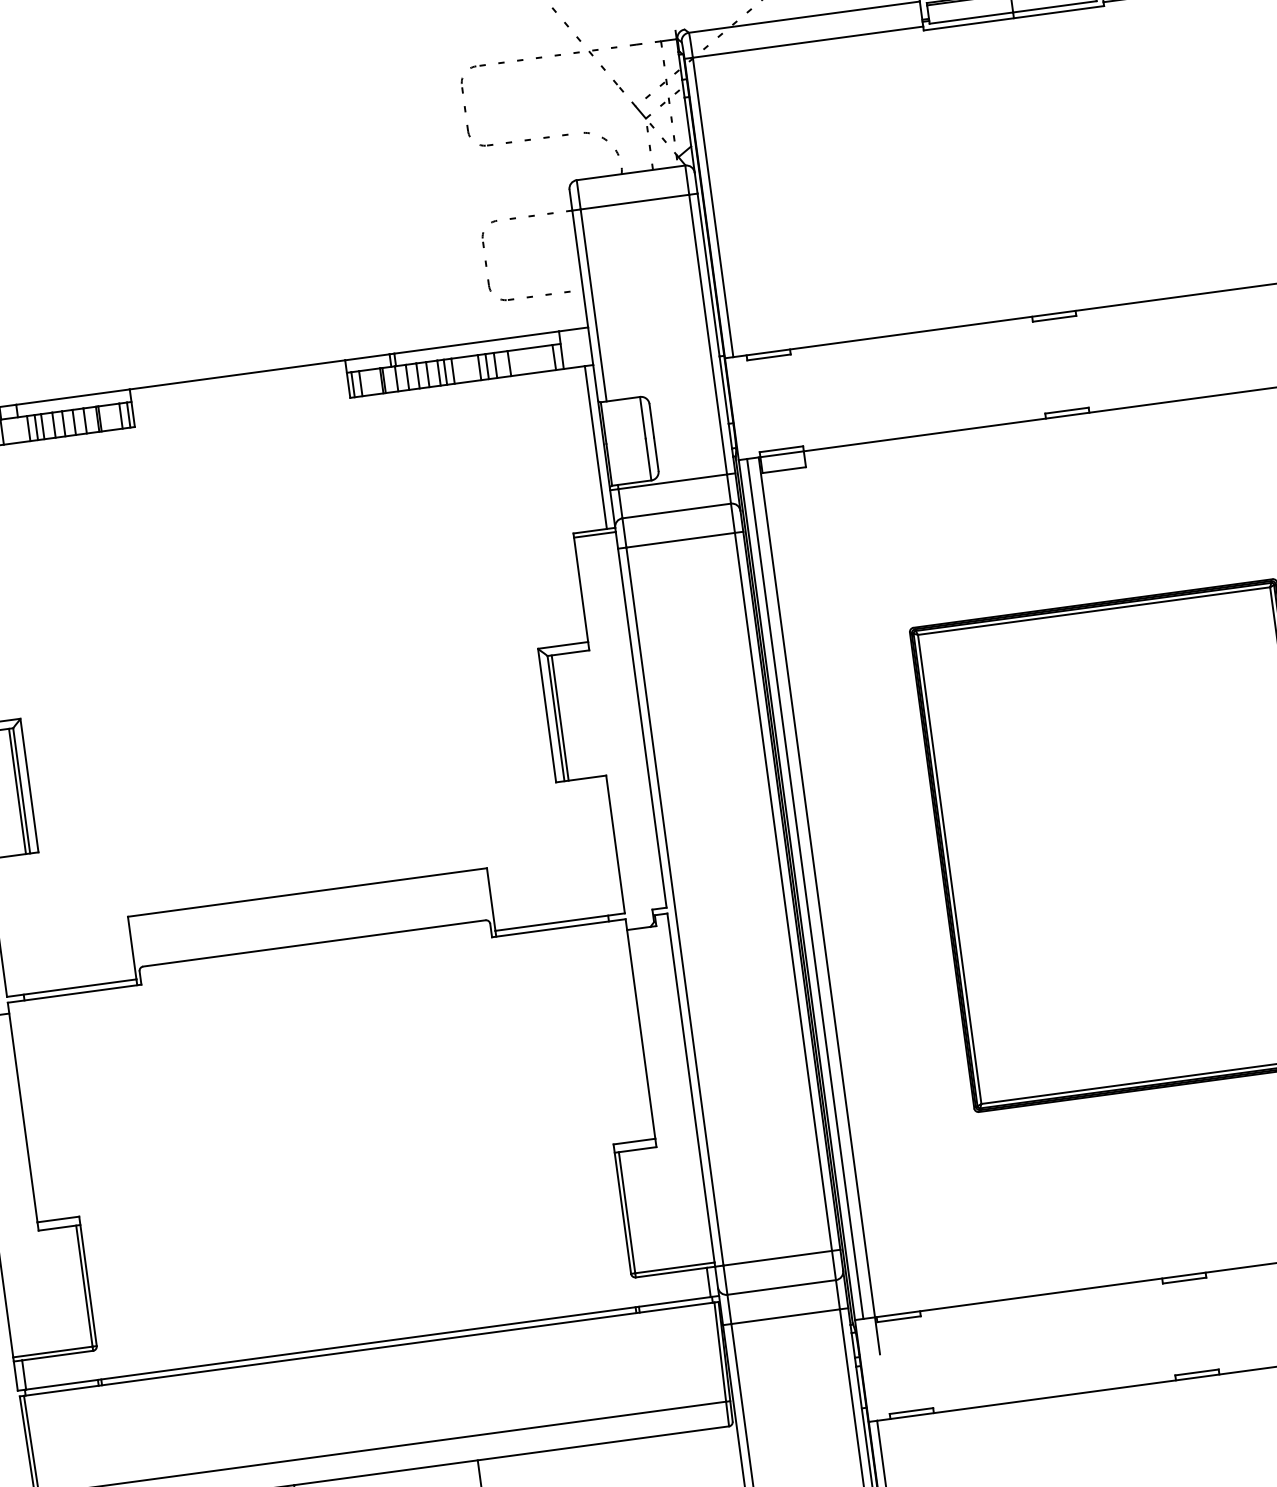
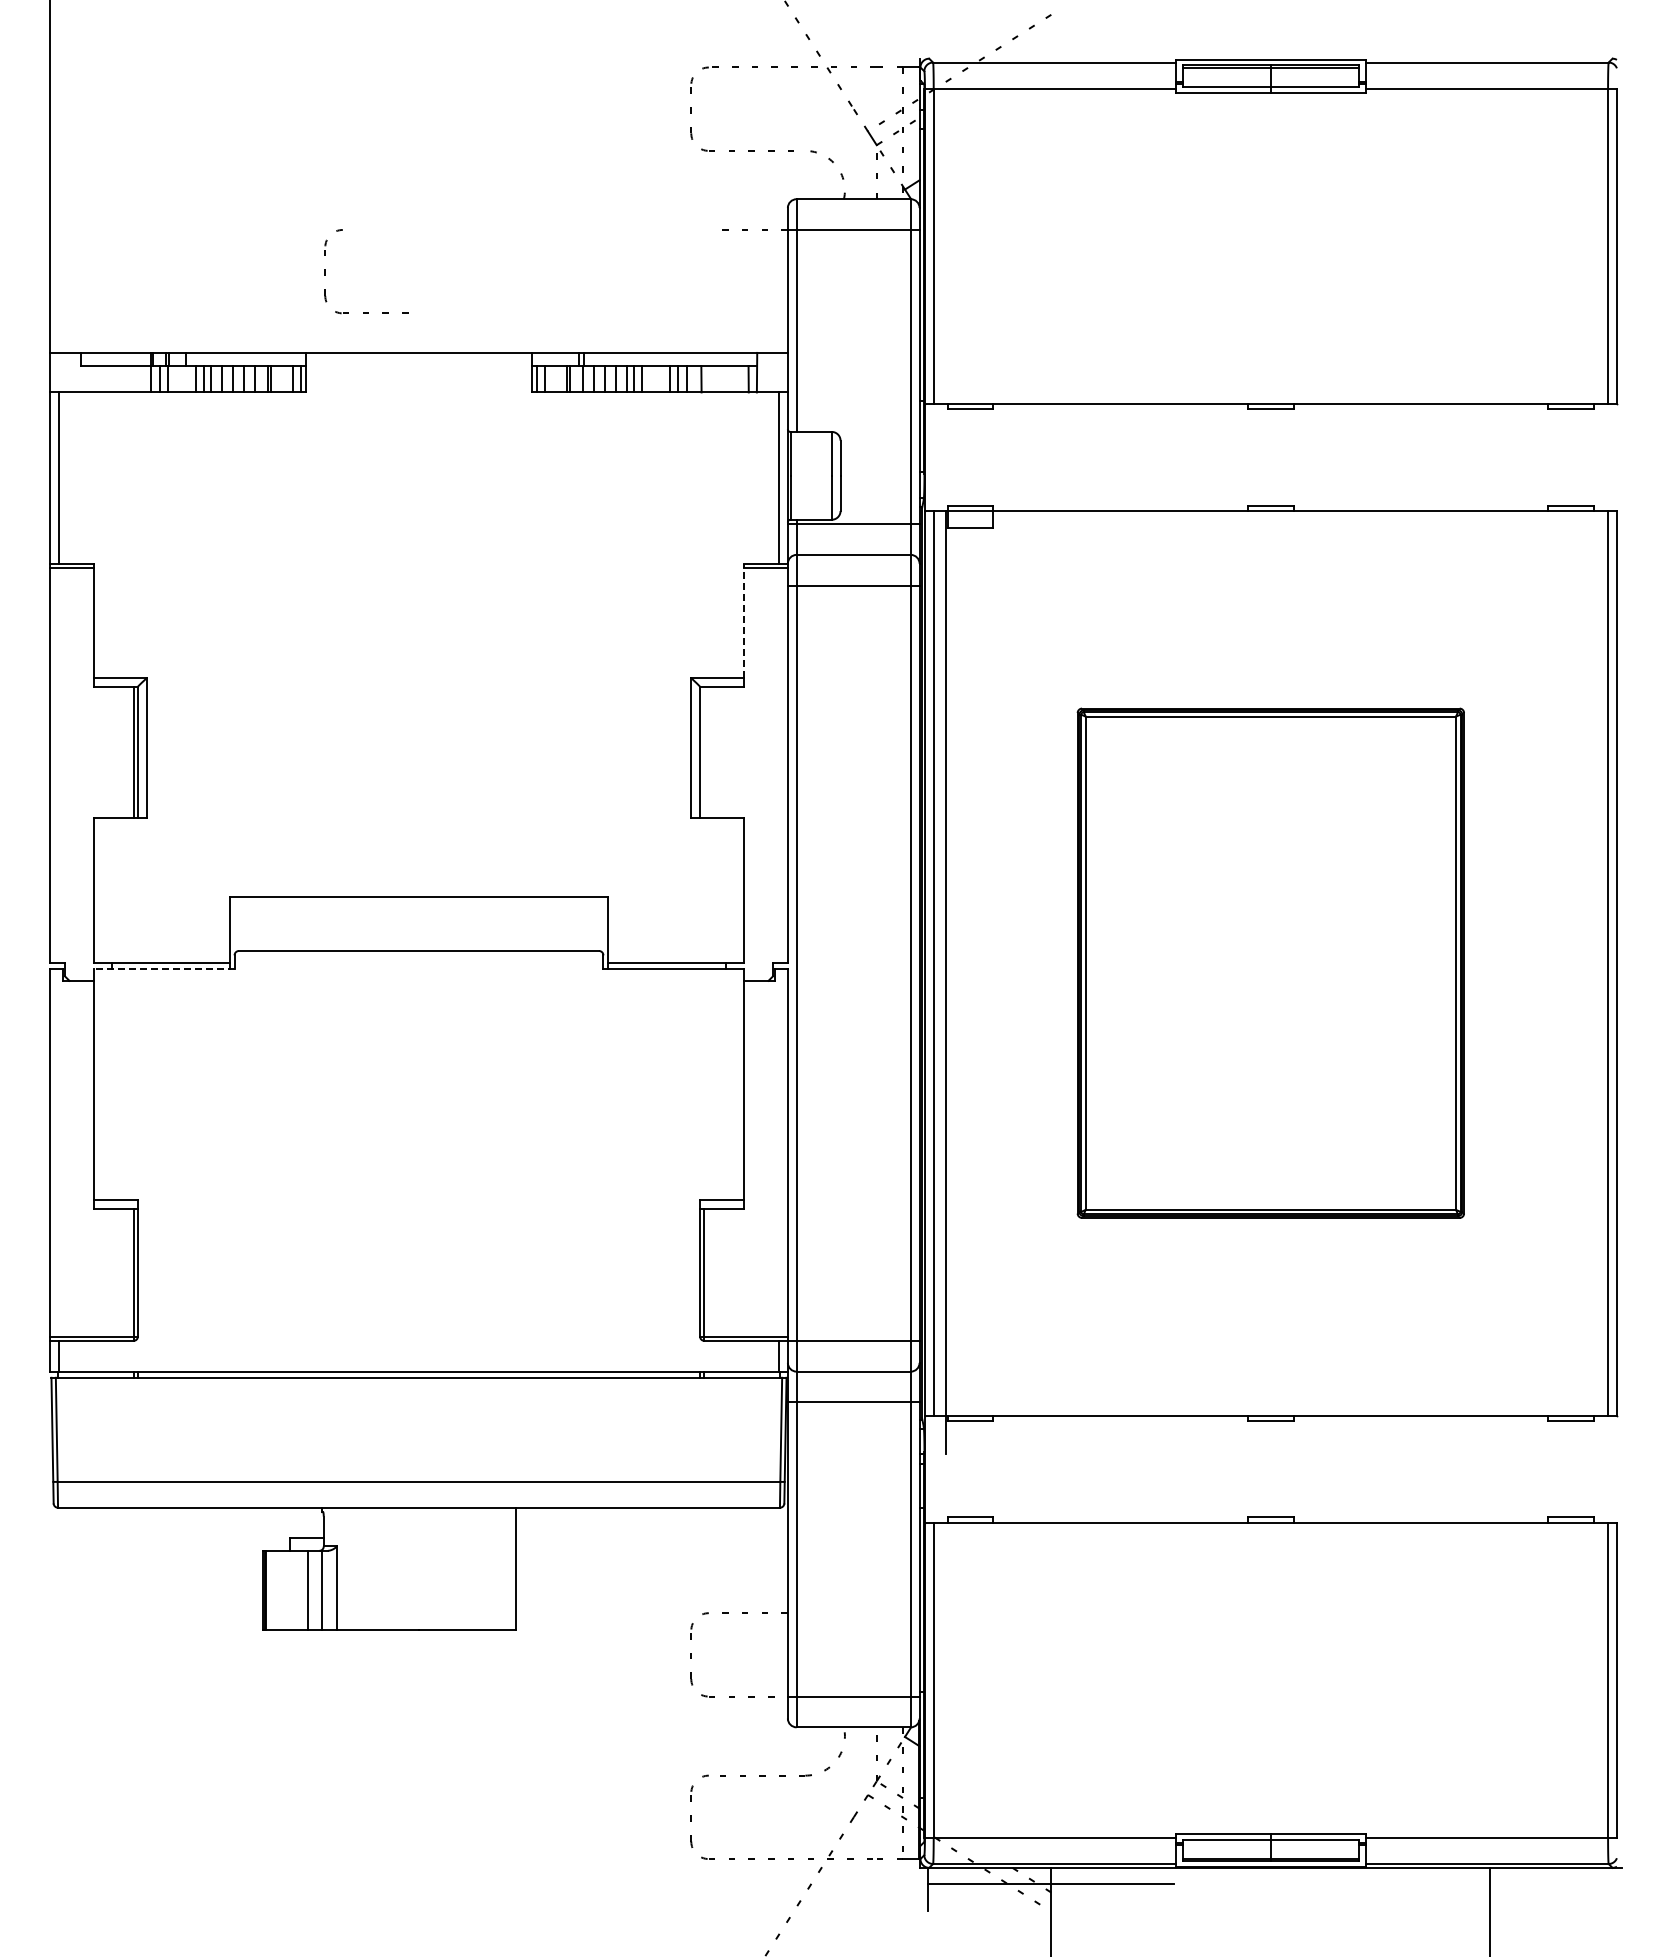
part: (486, 262) -> (325, 271), moved
line: (580, 587) -> (743, 620), solid -> dashed
line: (560, 718) -> (704, 752), removed
line: (73, 993) -> (163, 969), solid -> dashed

